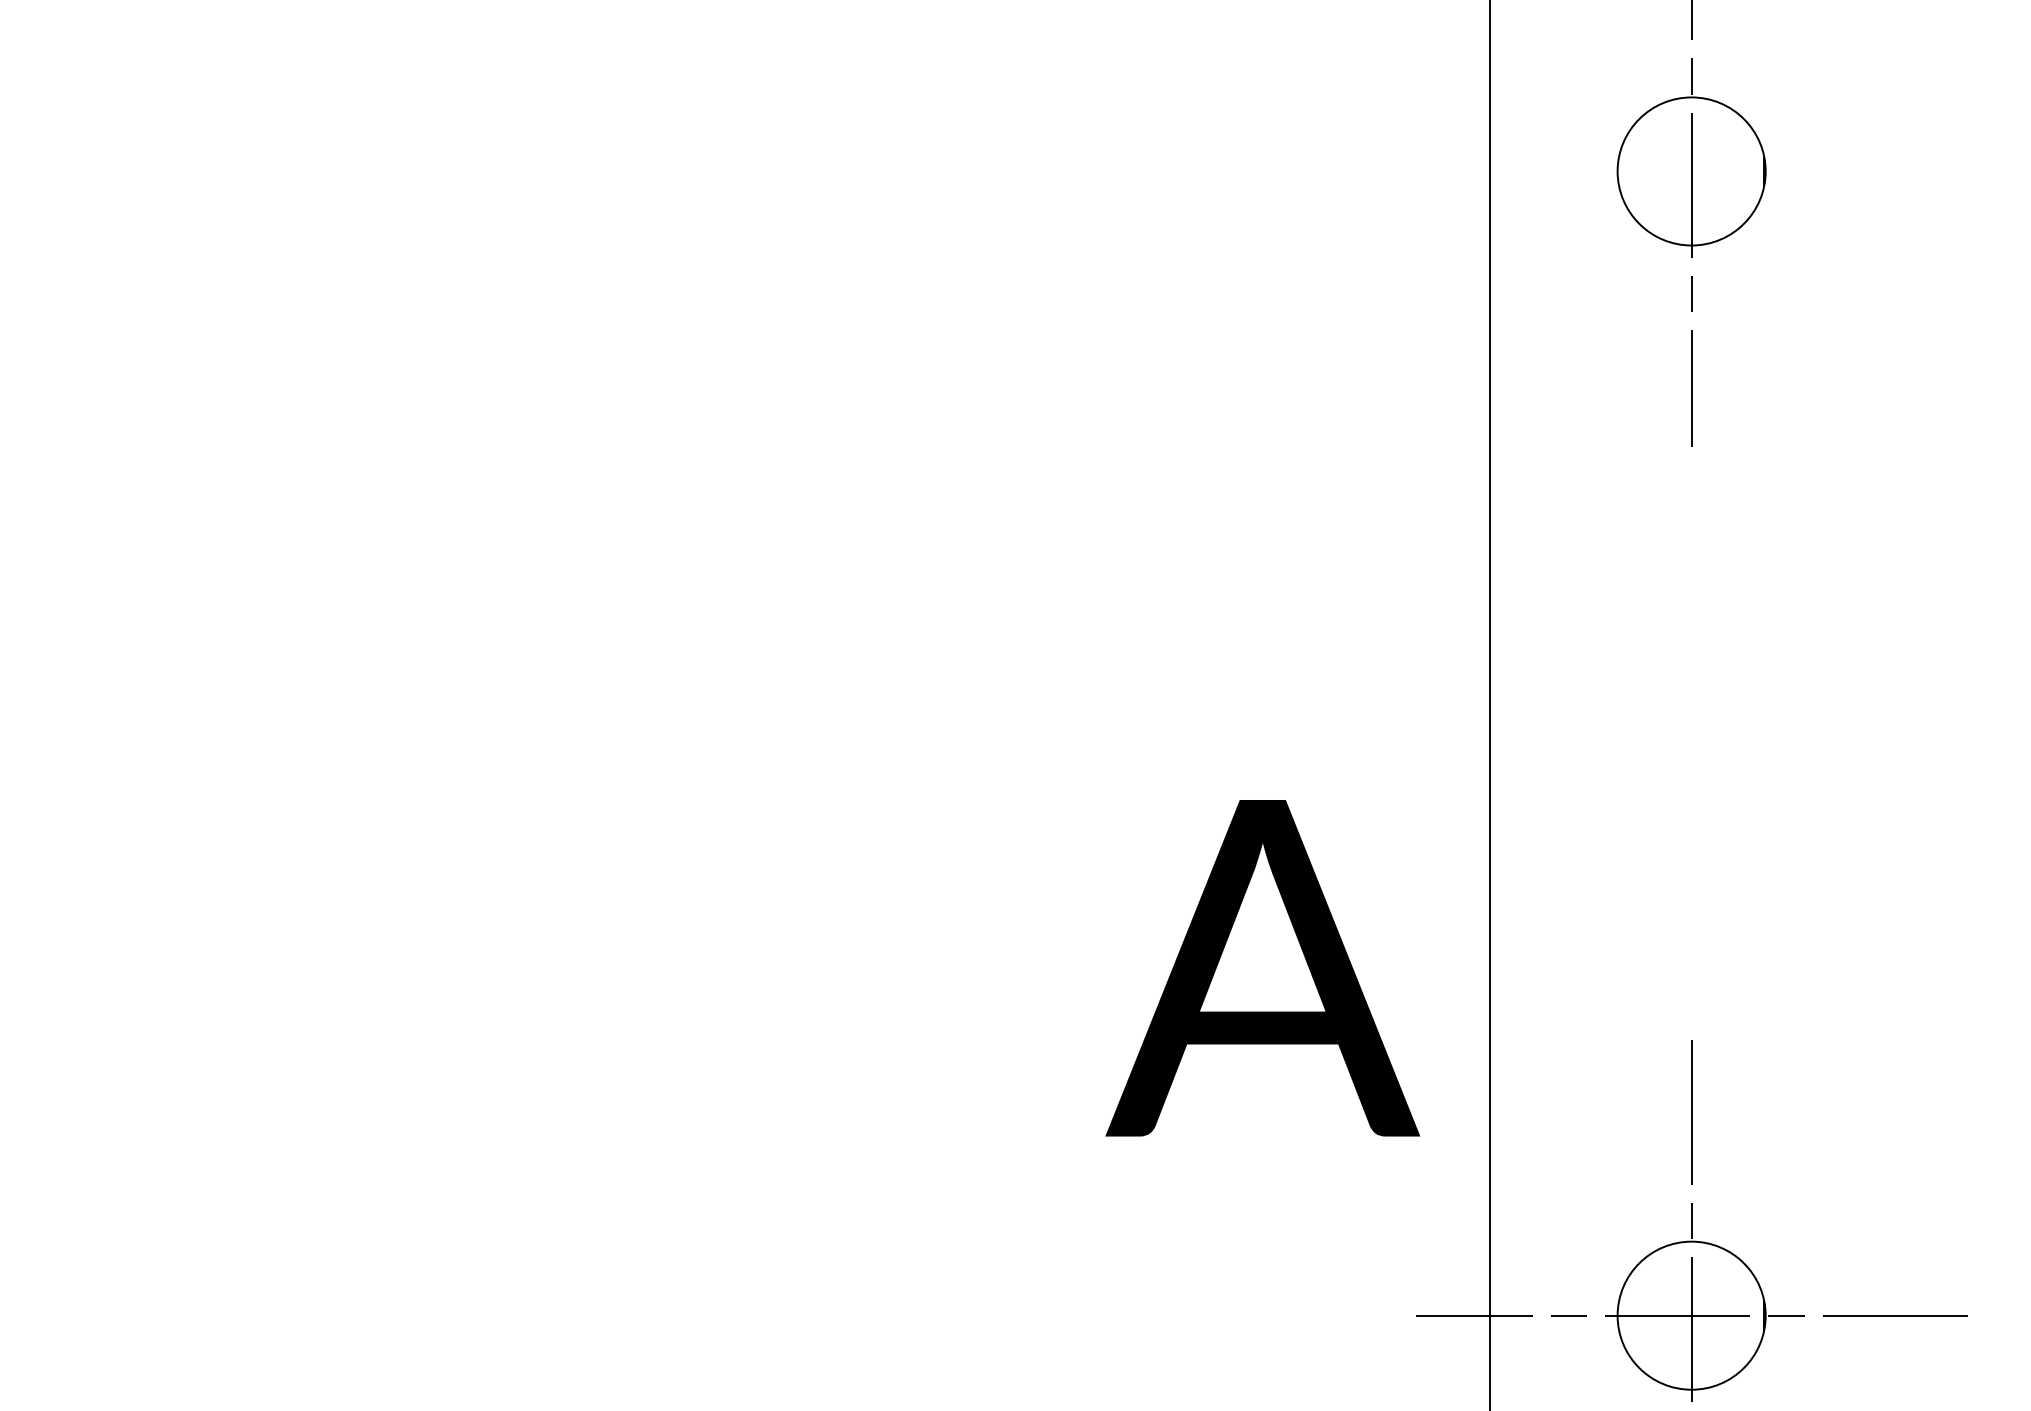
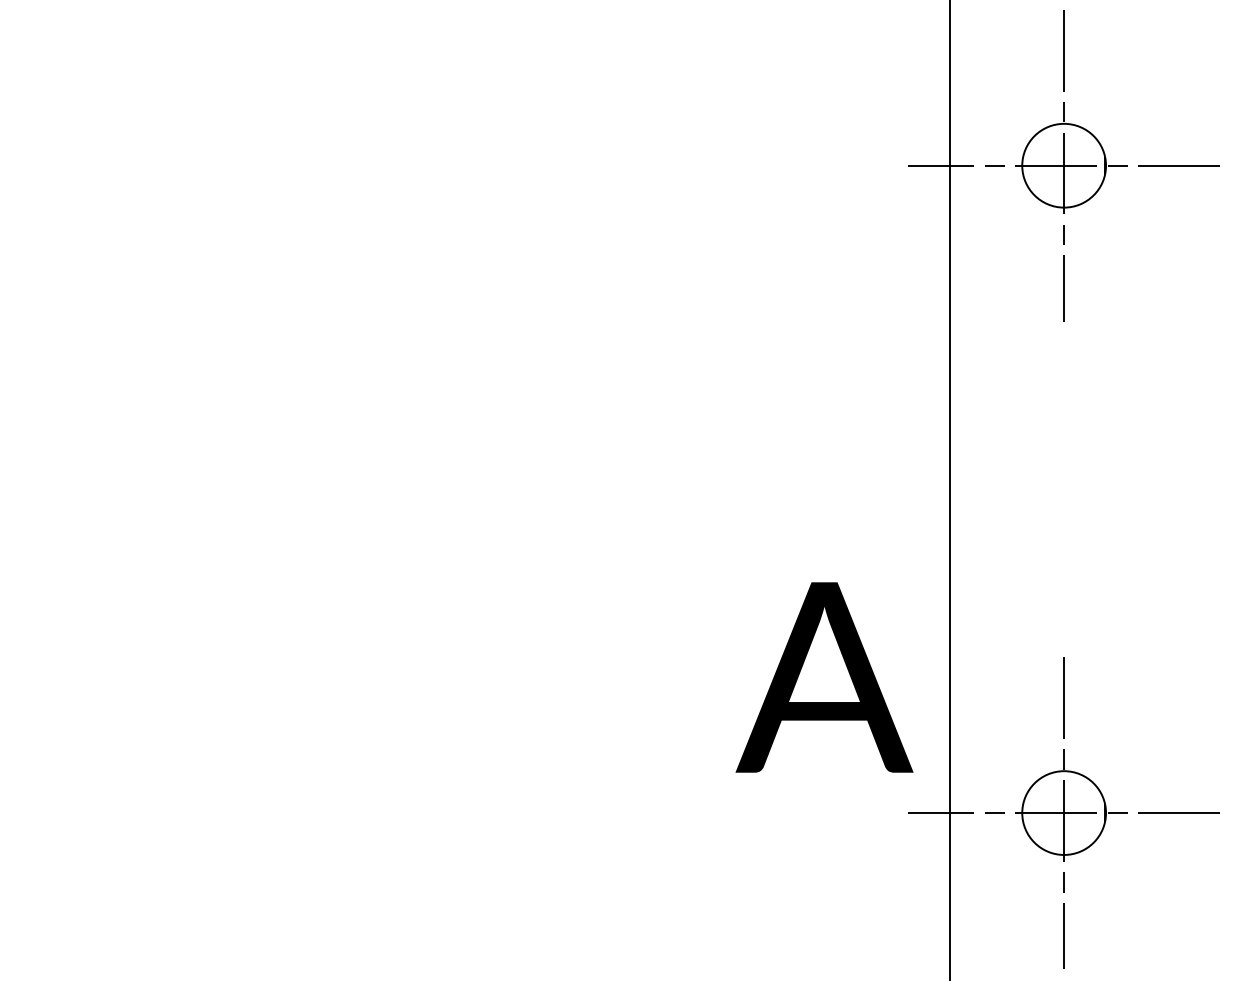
line: (1692, 171) -> (1064, 165), added
text: (1262, 968) -> (824, 677), moved

